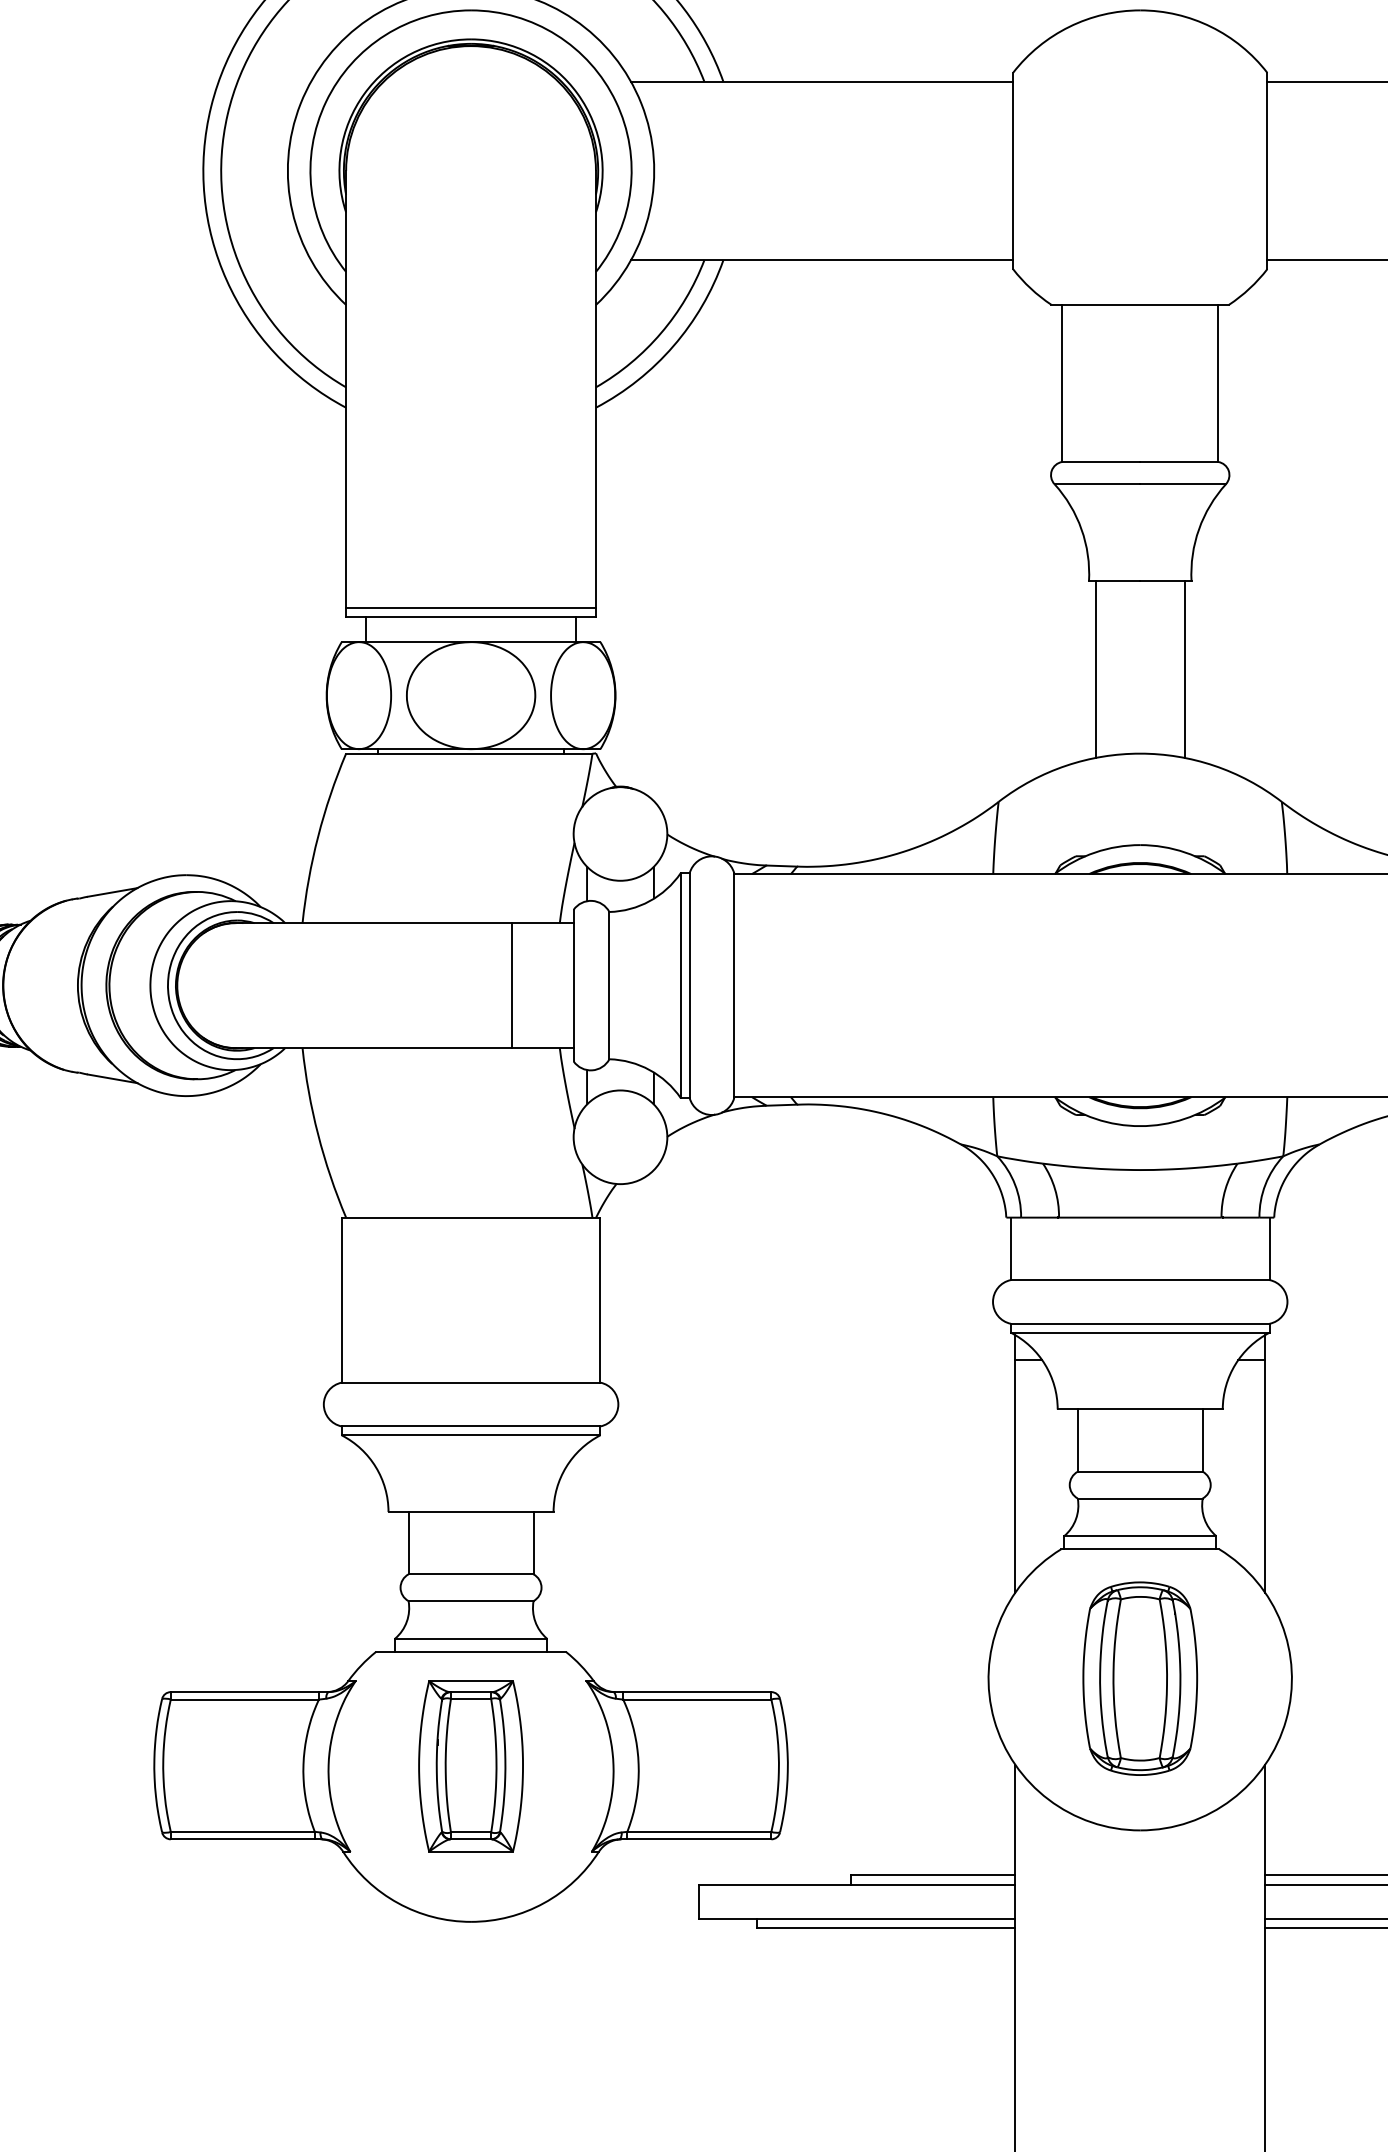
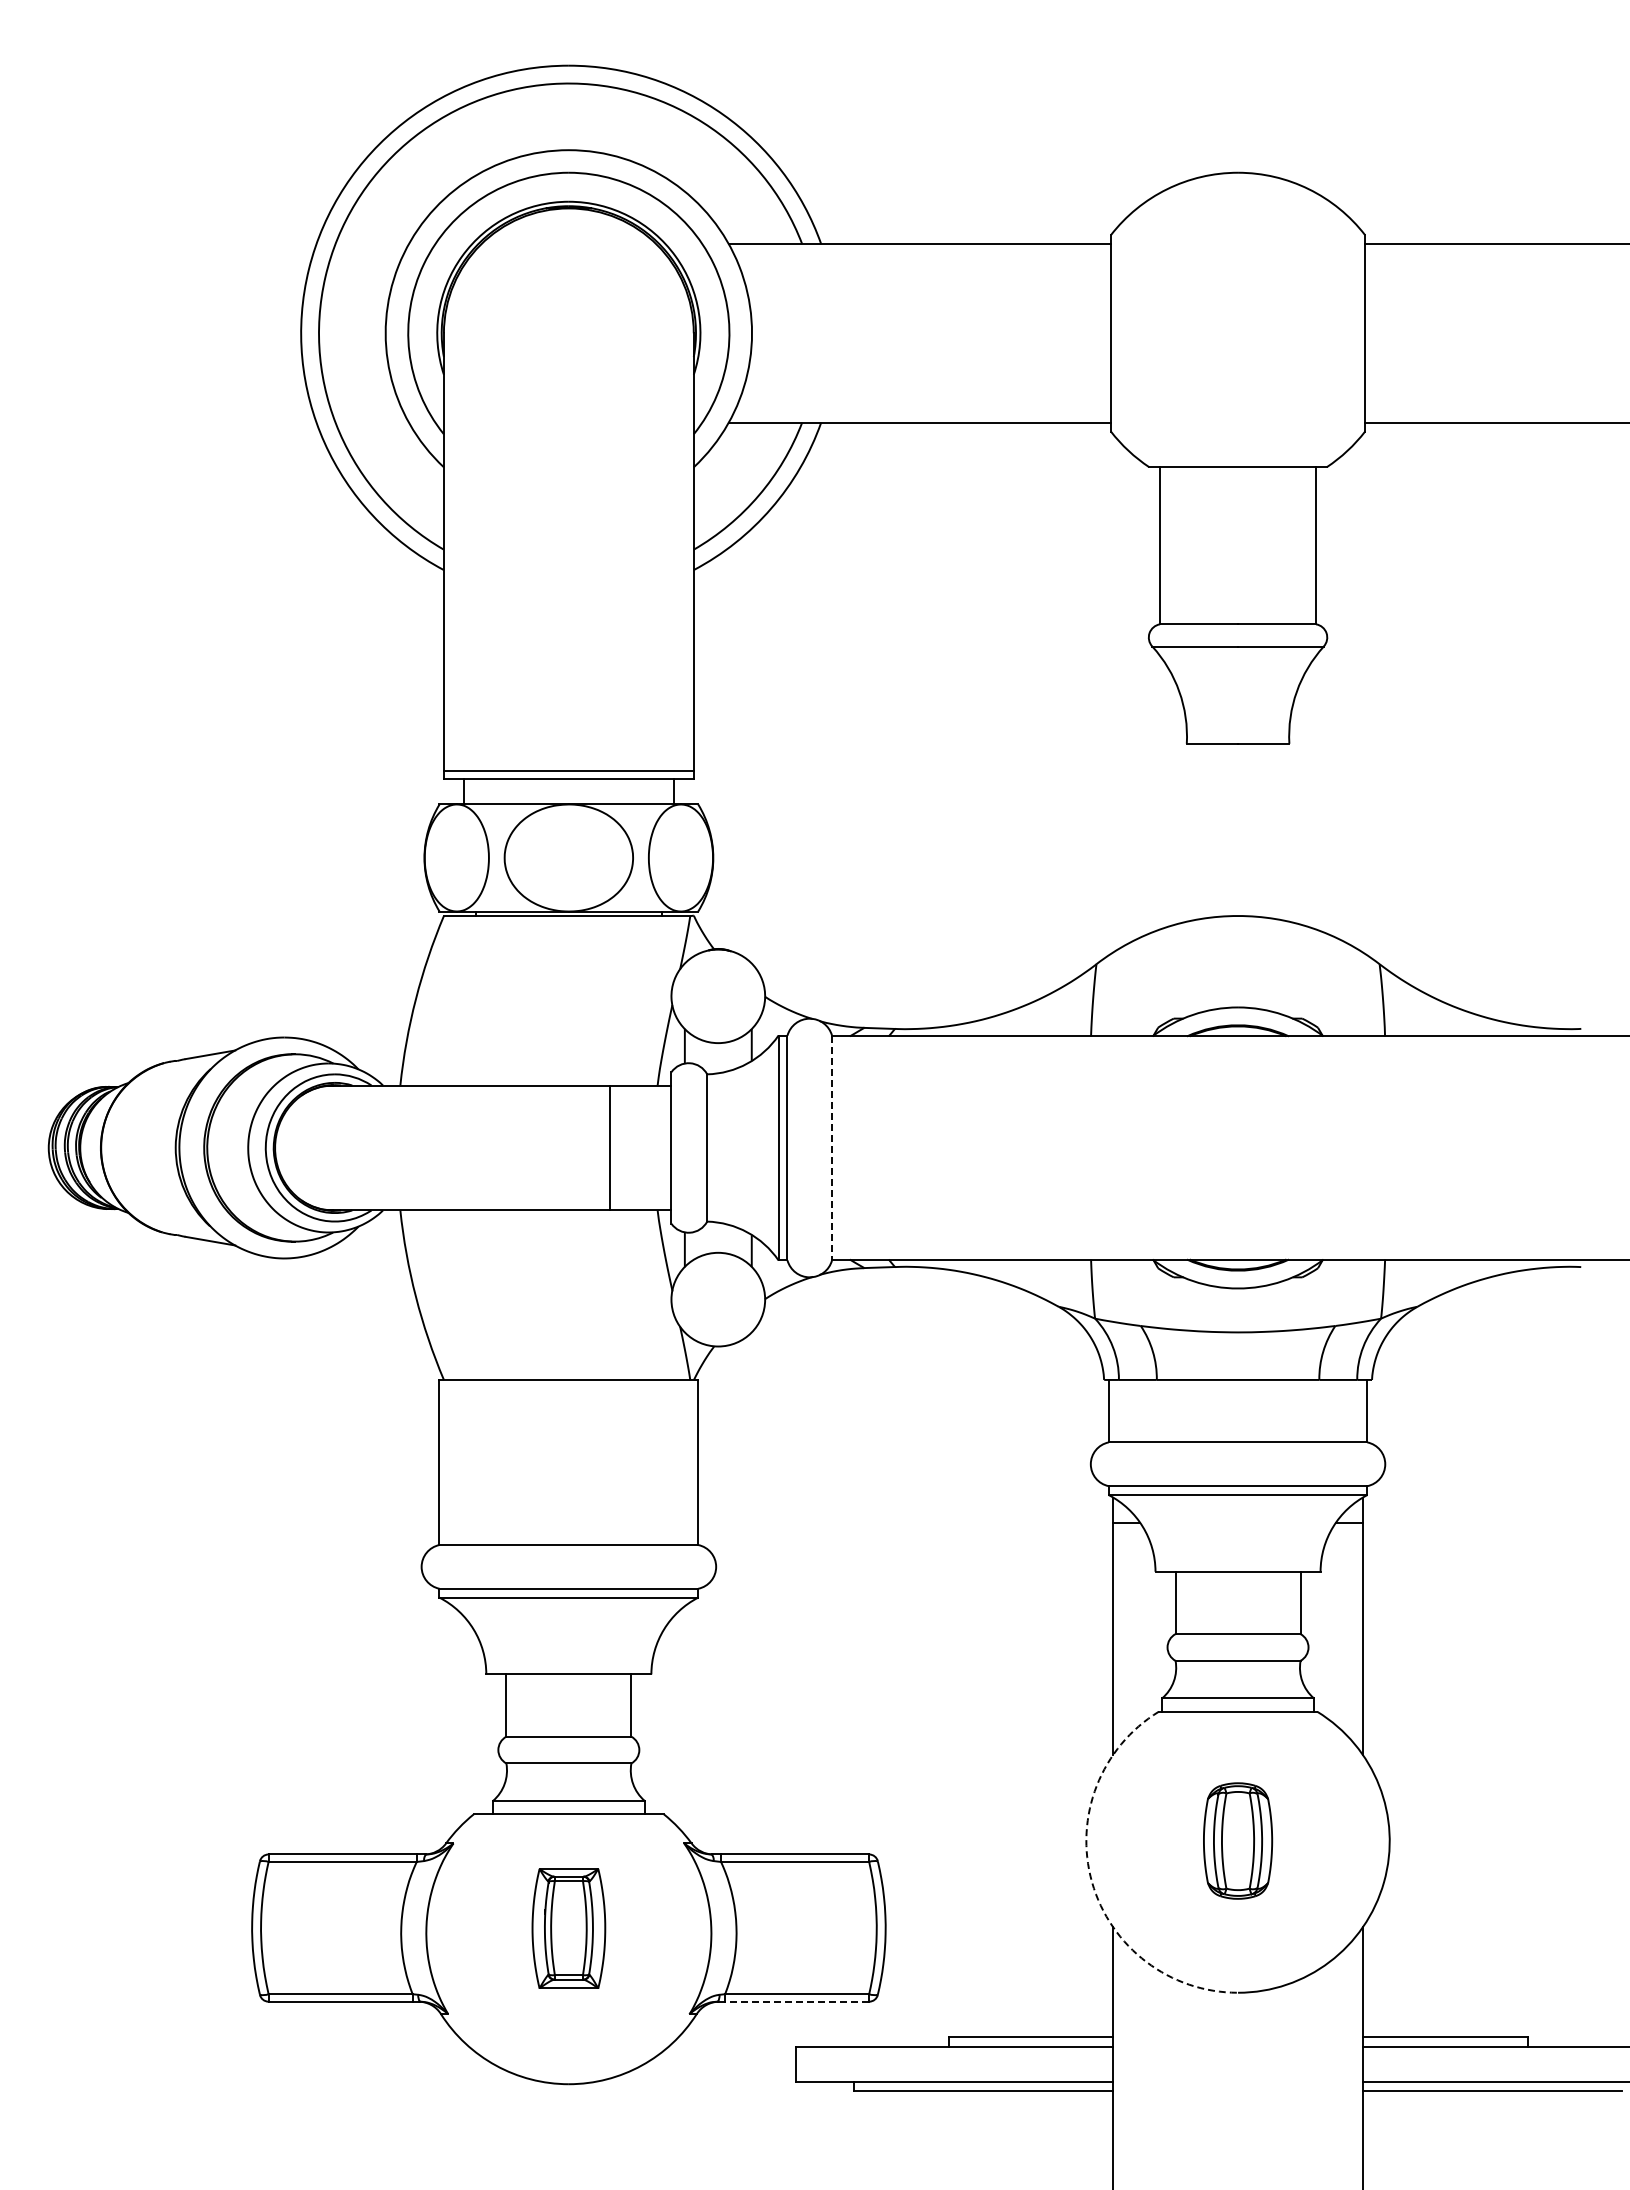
line: (1095, 669) -> (1193, 831), removed
line: (1184, 669) -> (1282, 831), removed
line: (734, 986) -> (832, 1148), solid -> dashed
part: (1139, 1678) -> (1237, 1840), size x0.6
arc: (994, 1720) -> (1092, 1882), solid -> dashed
part: (470, 1766) -> (568, 1928), size x0.7
line: (698, 1839) -> (796, 2001), solid -> dashed

